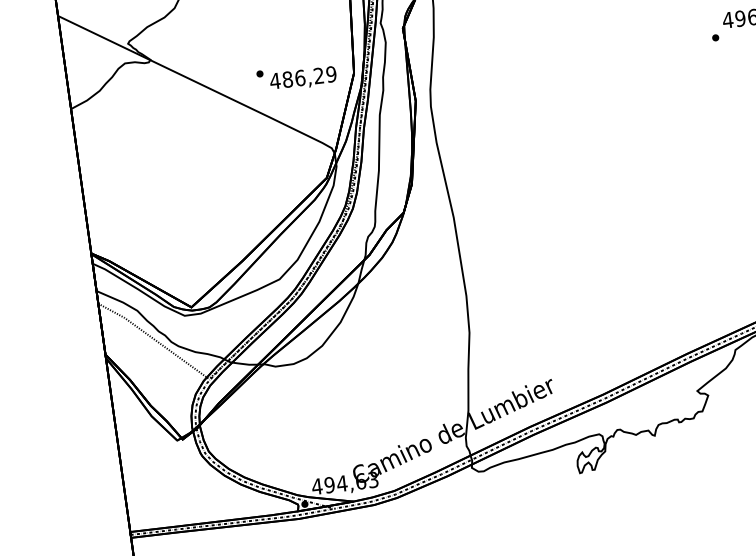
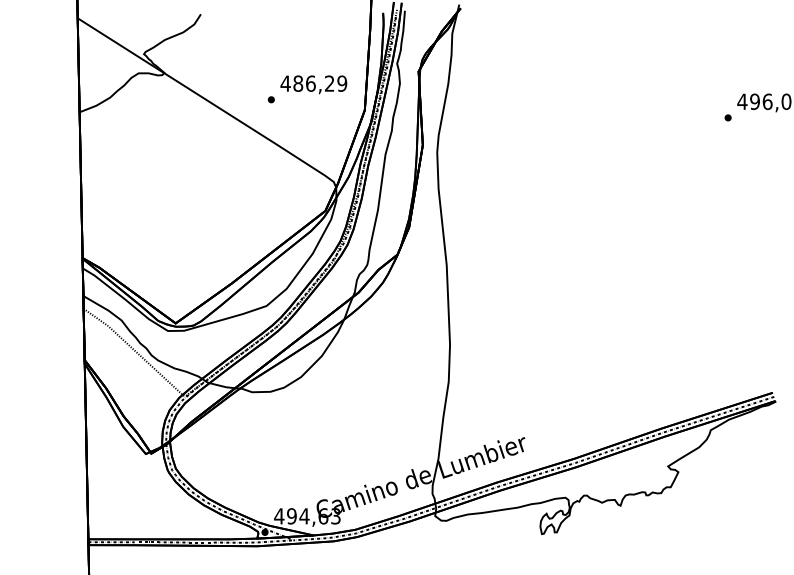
text: (302, 78) -> (313, 84), moved

